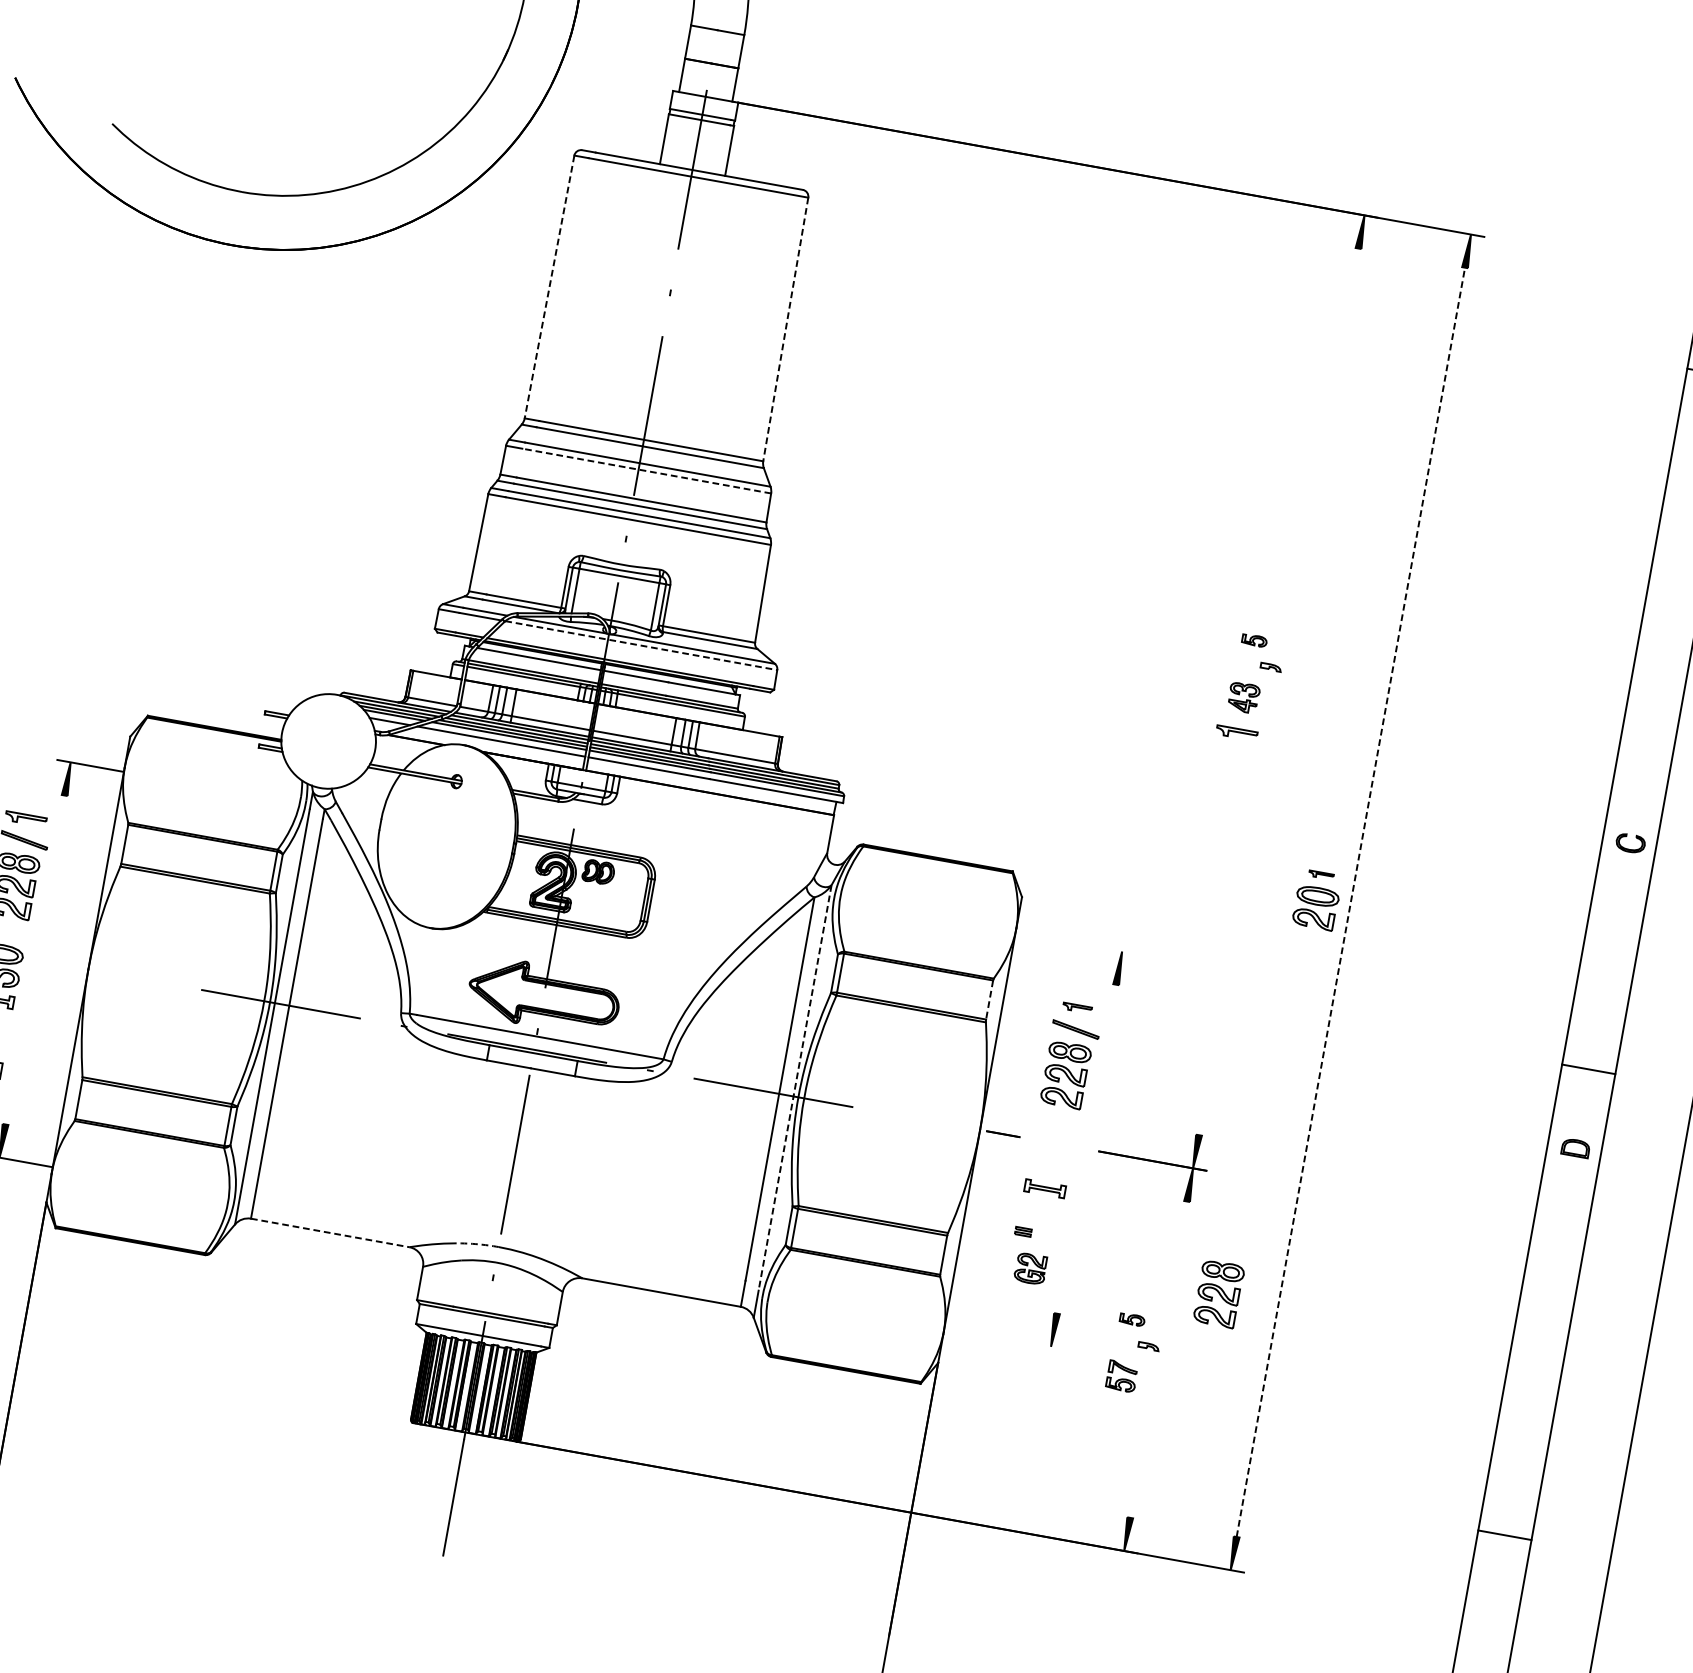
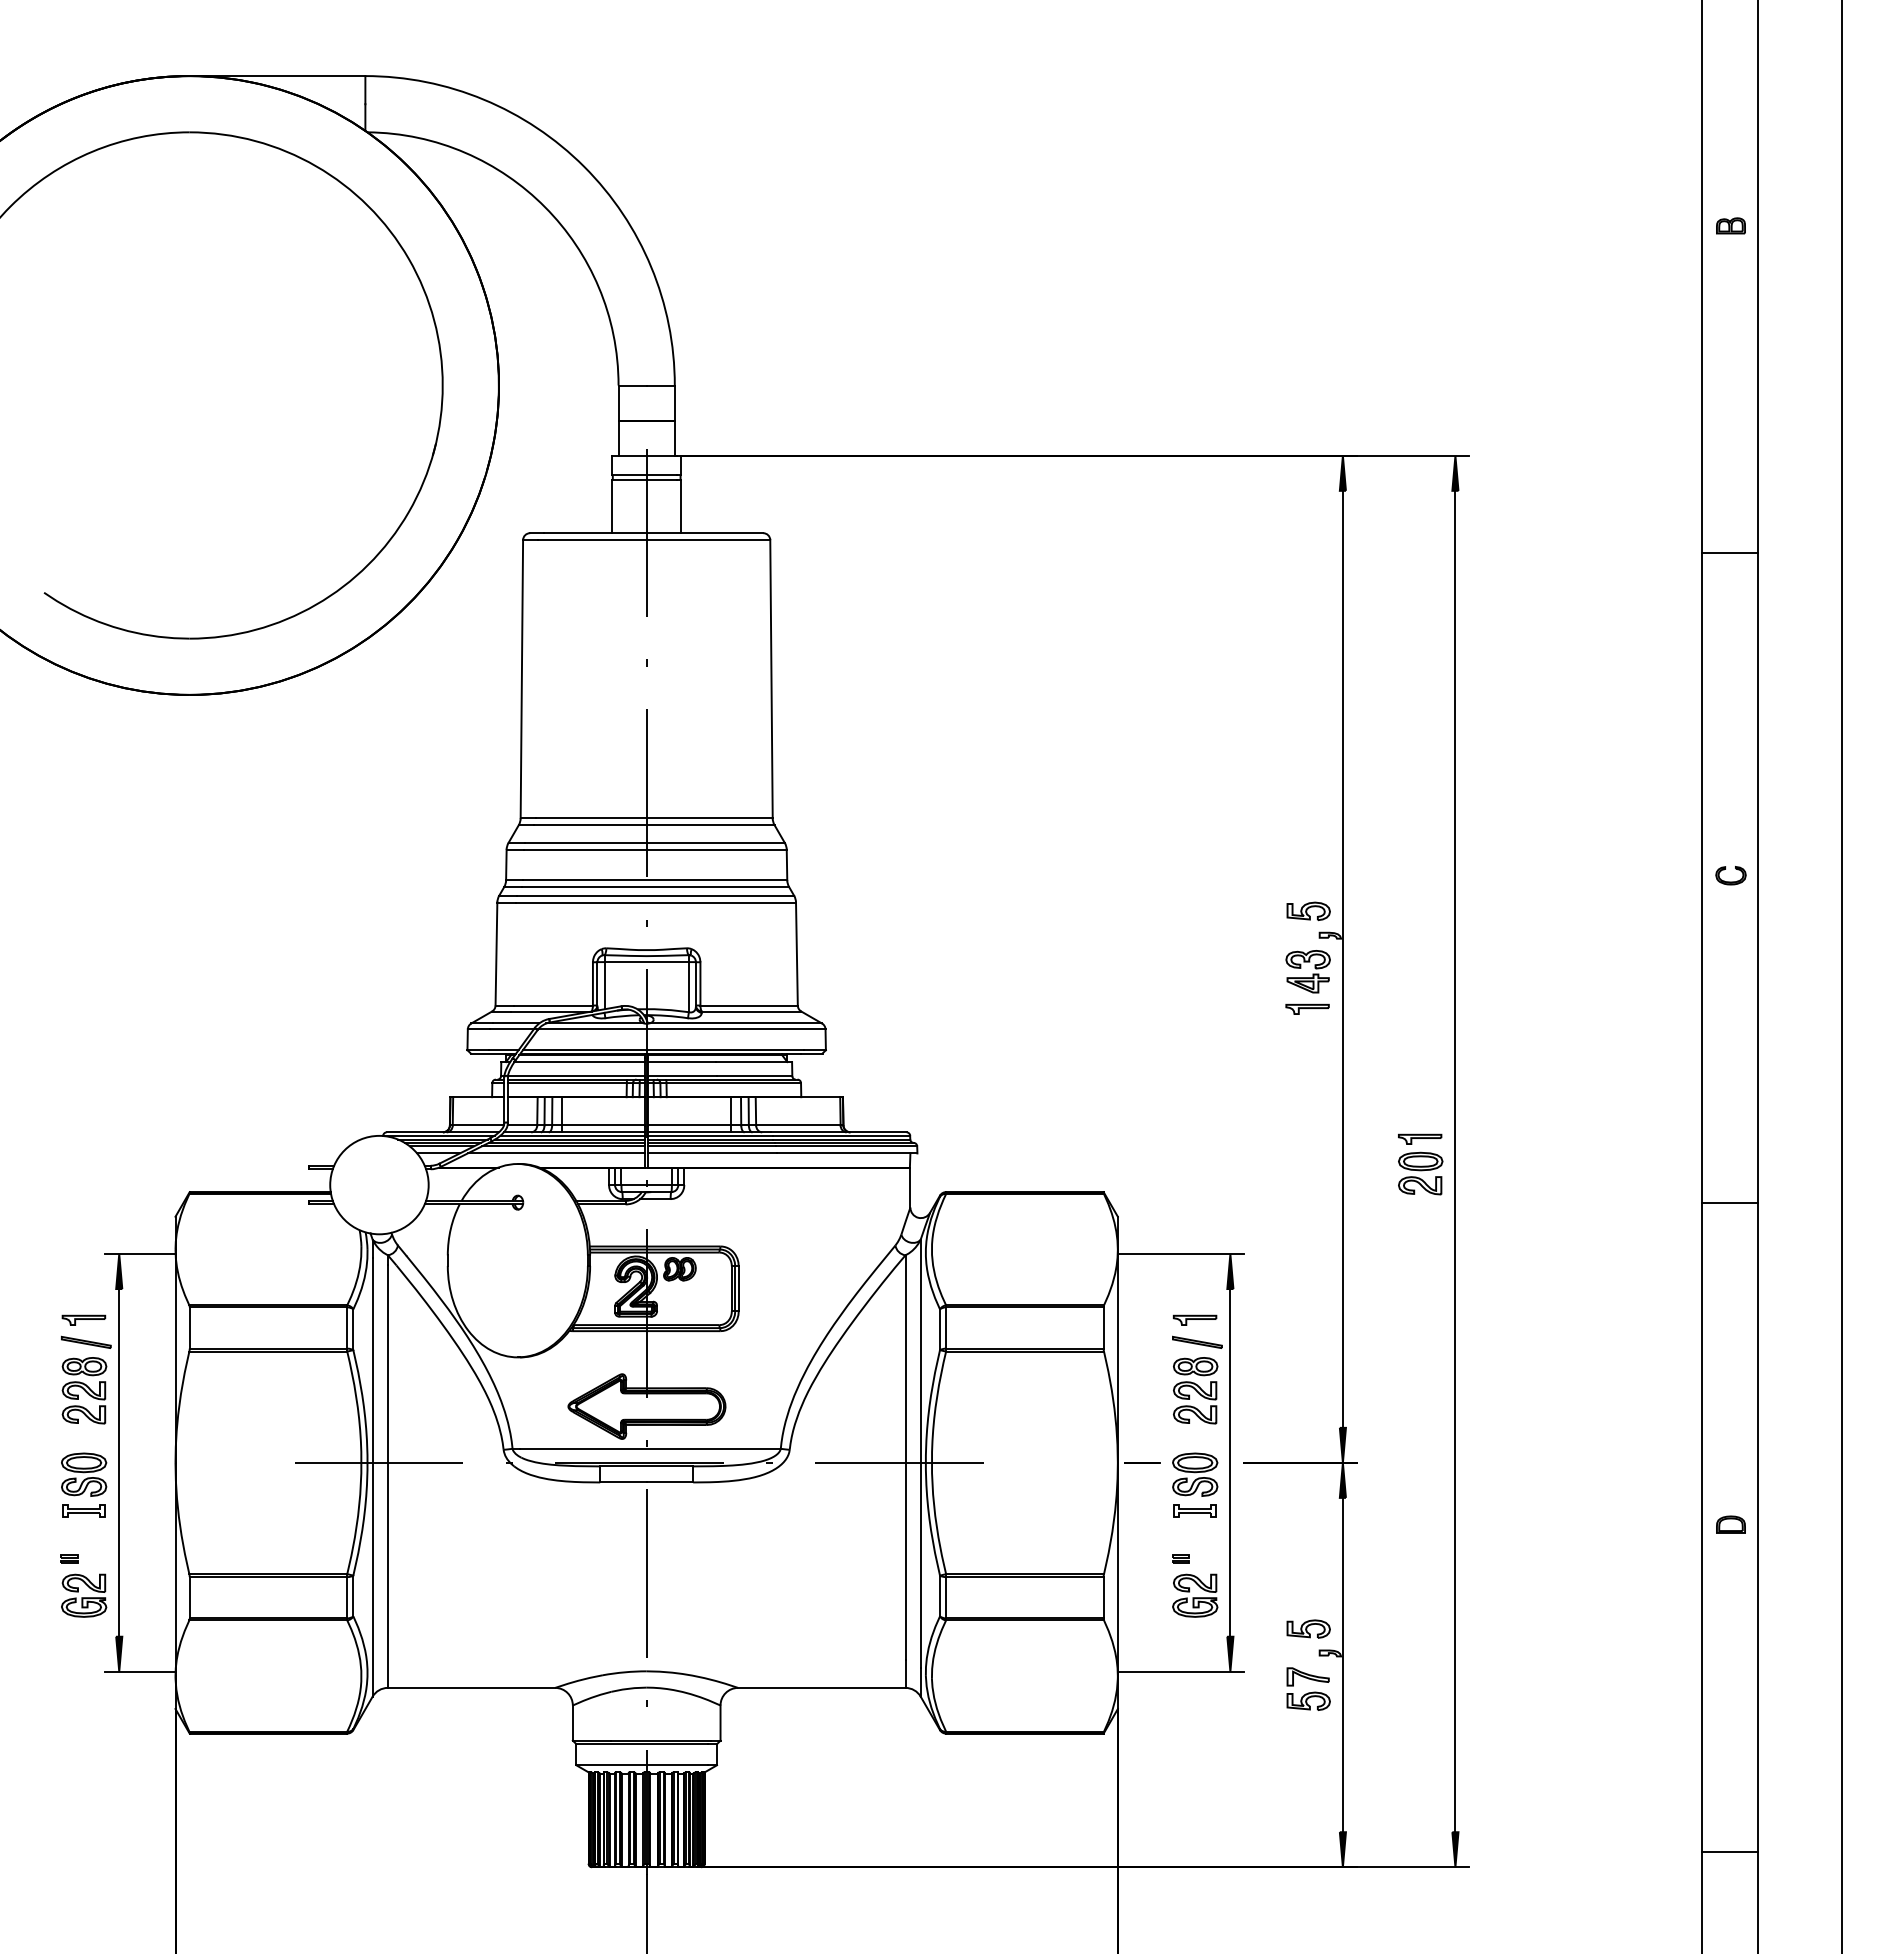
line: (549, 287) -> (521, 679), dashed -> solid
line: (785, 329) -> (771, 679), dashed -> solid
line: (646, 470) -> (654, 849), dashed -> solid
part: (1254, 640) -> (1308, 911), size x1.67
line: (640, 645) -> (681, 1029), dashed -> solid
line: (1278, 690) -> (1342, 958), added
part: (1243, 697) -> (1307, 971), size x1.43
part: (1630, 843) -> (1730, 875), moved
part: (1321, 874) -> (1420, 1138), size x1.67
line: (1350, 902) -> (1455, 1161), dashed -> solid
line: (1074, 943) -> (1180, 1254), added
line: (35, 959) -> (119, 1462), added
line: (989, 1000) -> (1103, 1328), dashed -> solid
part: (1077, 1007) -> (1194, 1319), size x1.43
line: (1588, 1069) -> (1729, 1202), moved
line: (794, 1088) -> (920, 1454), dashed -> solid
part: (1575, 1147) -> (1730, 1524), moved
line: (1086, 1148) -> (1230, 1462), added
part: (1051, 1154) -> (1195, 1474), added
line: (330, 1232) -> (471, 1687), dashed -> solid
arc: (477, 1244) -> (624, 1672), dashed -> solid
part: (1031, 1268) -> (1195, 1595), size x1.43
part: (1218, 1293) -> (1392, 1586), removed
part: (1132, 1319) -> (1308, 1628), size x1.67
line: (1003, 1338) -> (1180, 1671), added
line: (1158, 1359) -> (1342, 1664), added
part: (1122, 1376) -> (1308, 1688), size x1.43
line: (1504, 1535) -> (1729, 1852), moved

